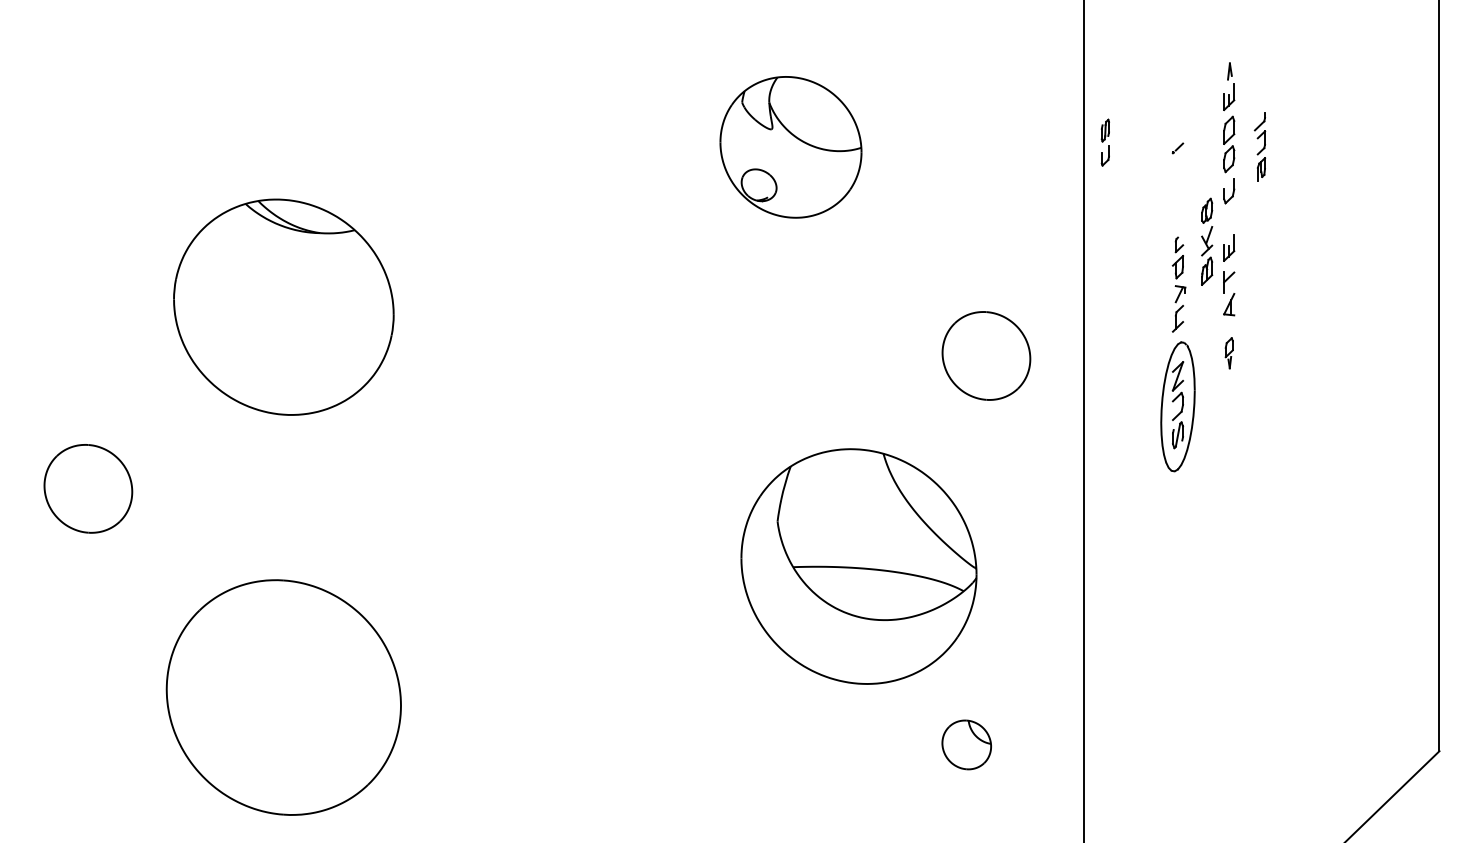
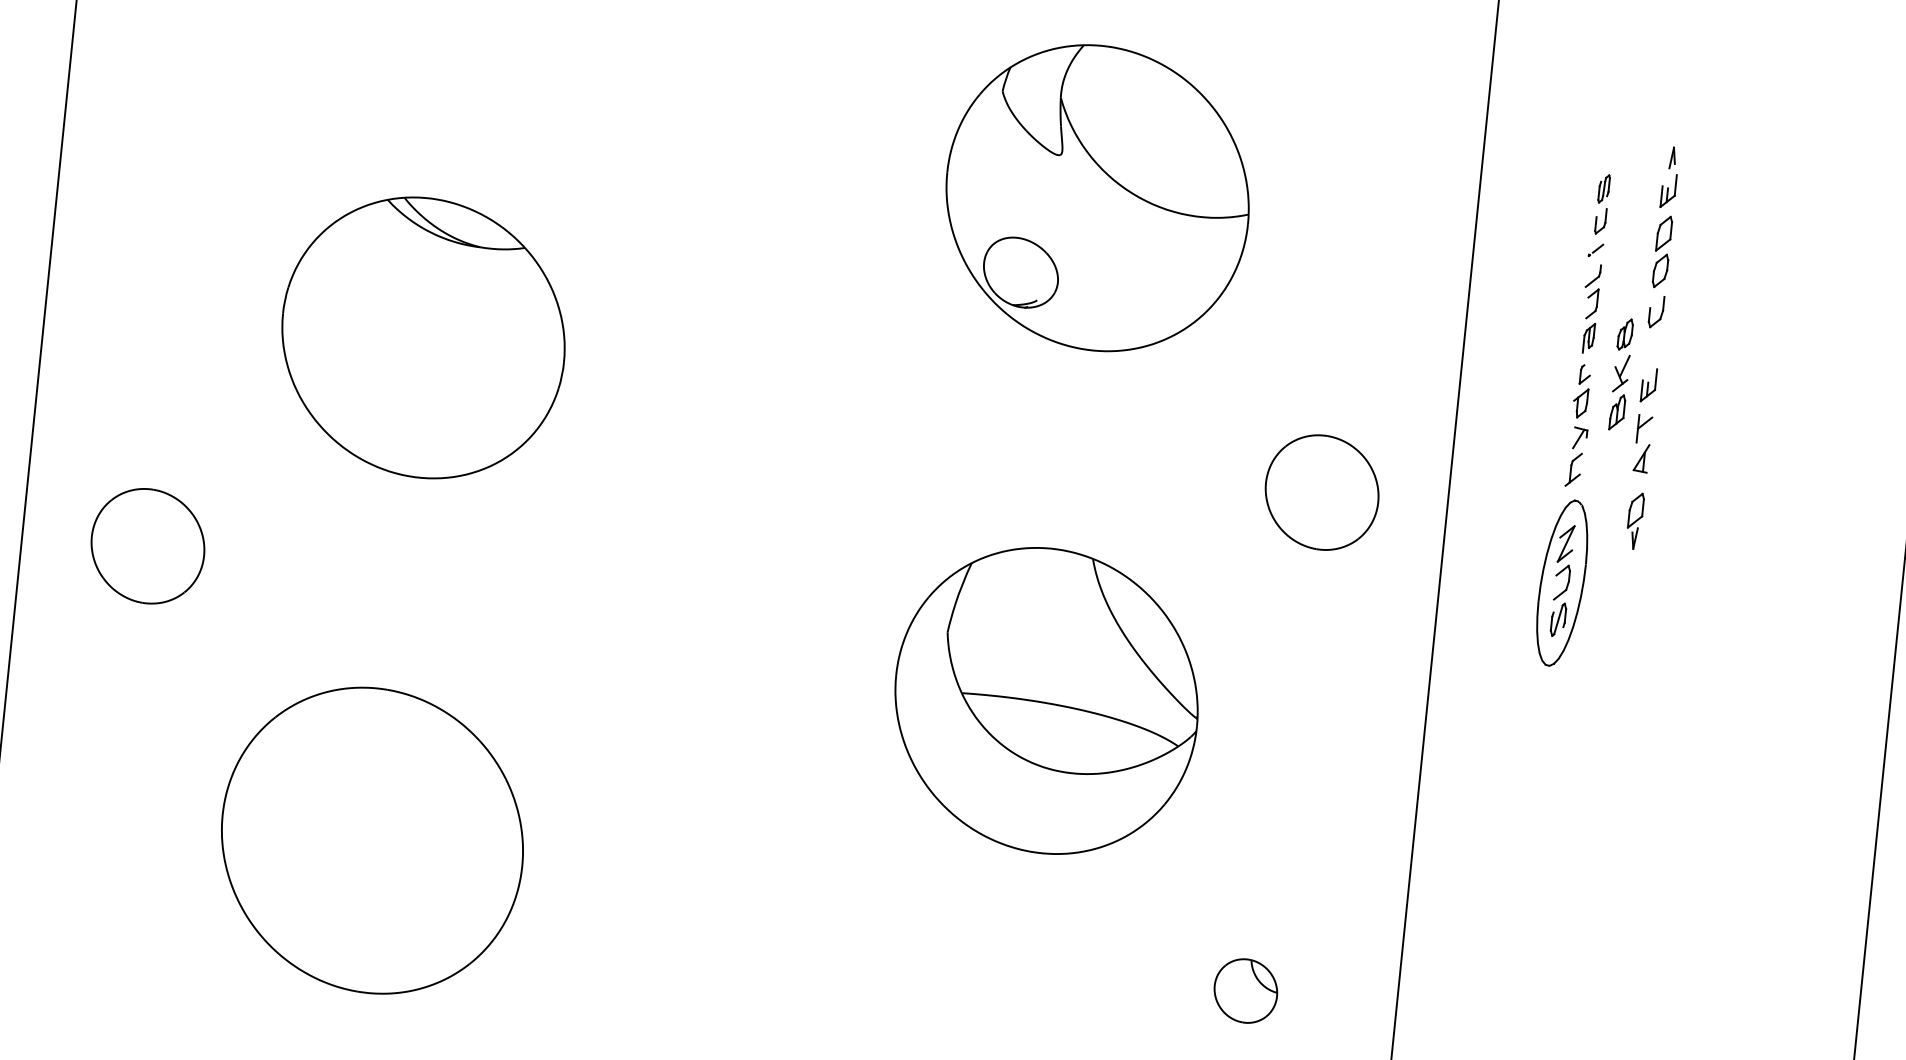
part: (1104, 142) -> (1601, 204), moved
part: (1259, 146) -> (1589, 308), moved
part: (790, 147) -> (1097, 198), size x1.67
part: (1229, 352) -> (1635, 519), size x1.43
part: (858, 566) -> (1045, 700), moved

